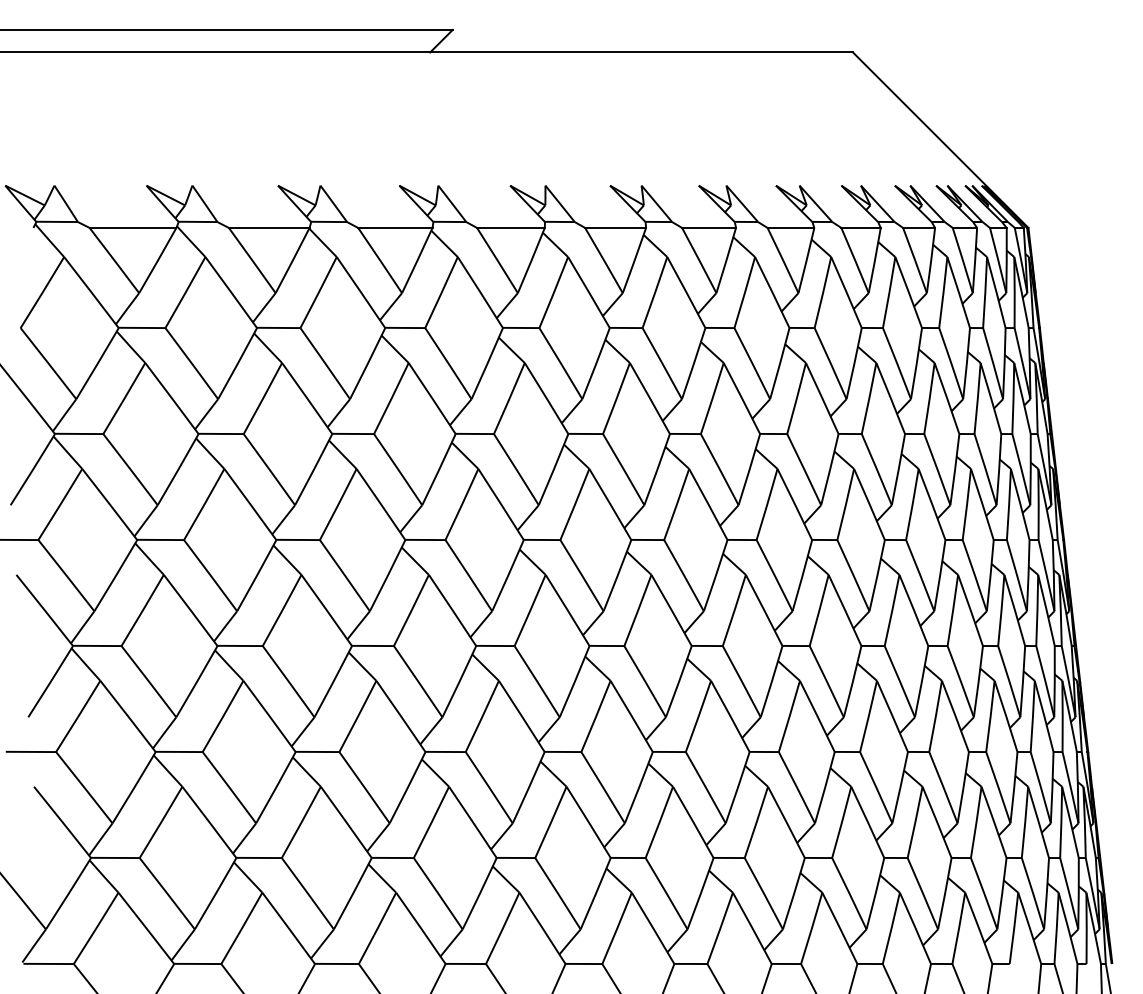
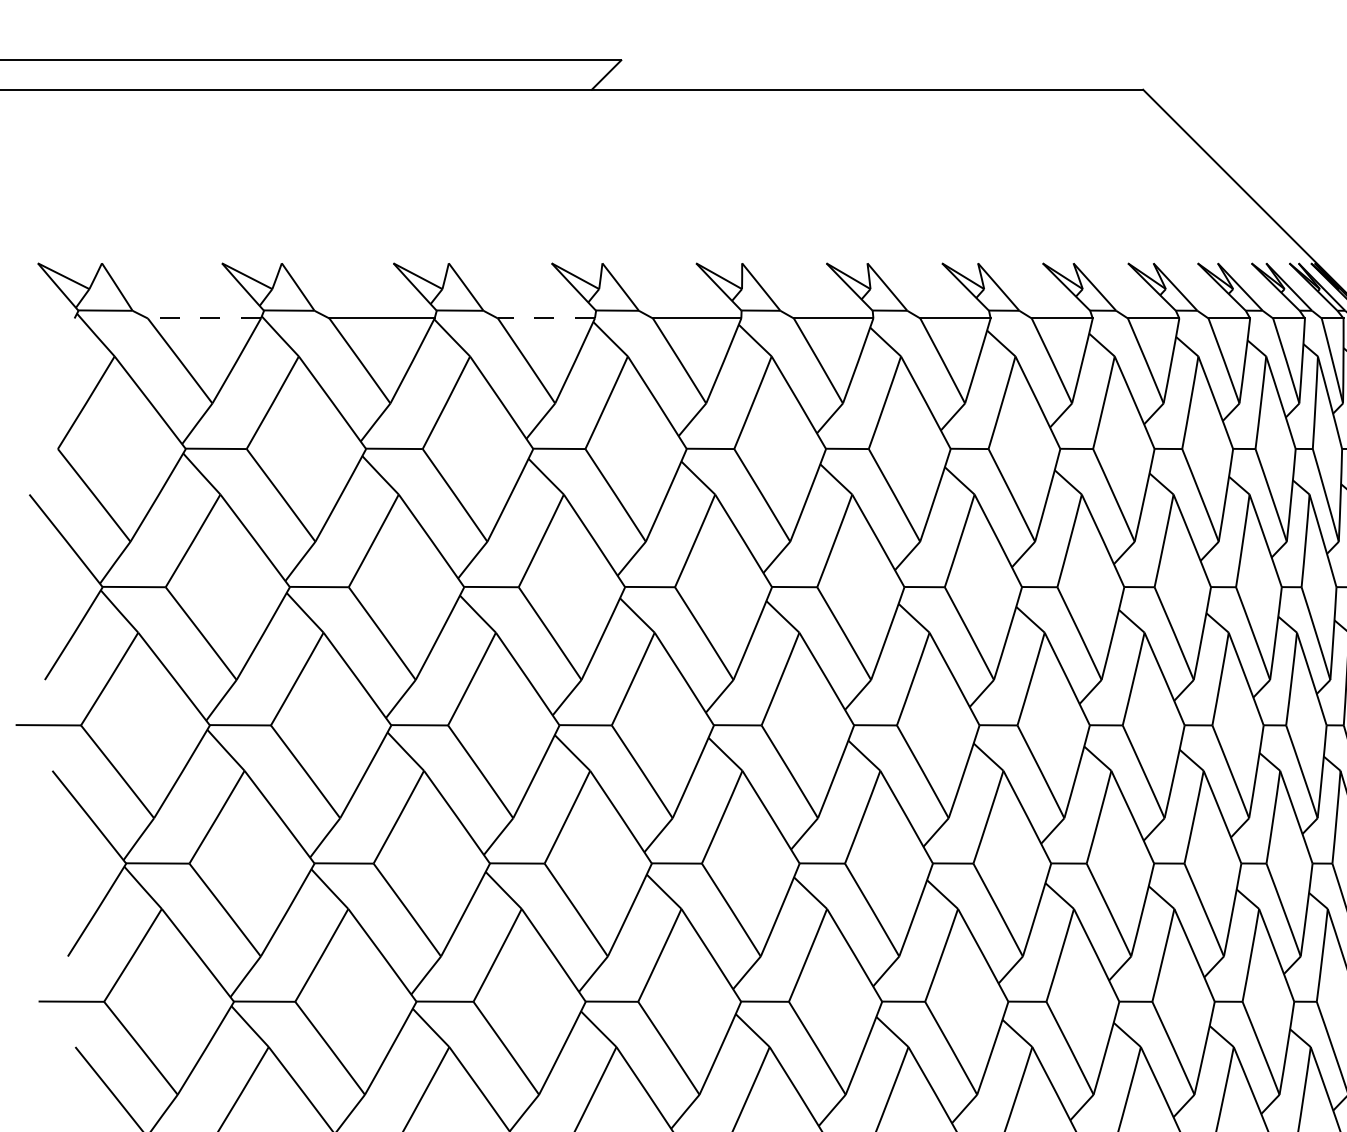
line: (132, 227) -> (203, 317), solid -> dashed
line: (394, 227) -> (545, 317), solid -> dashed

